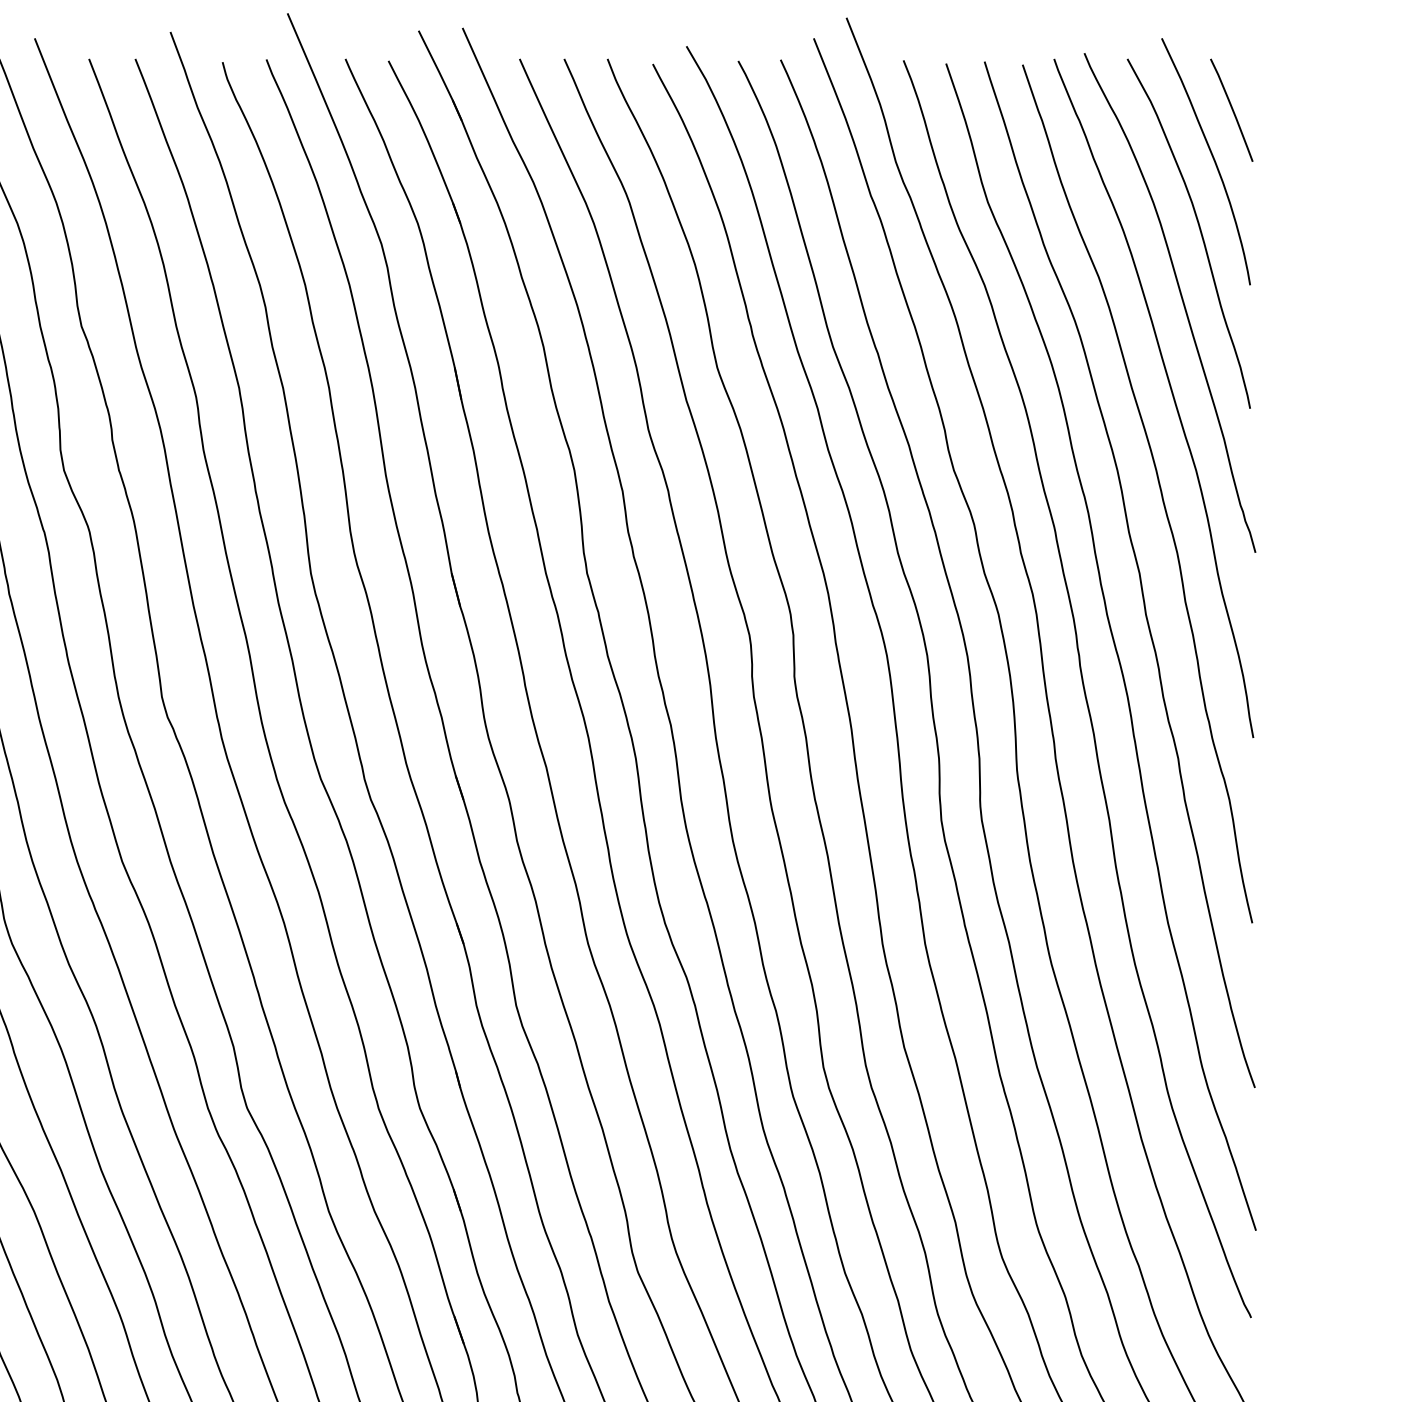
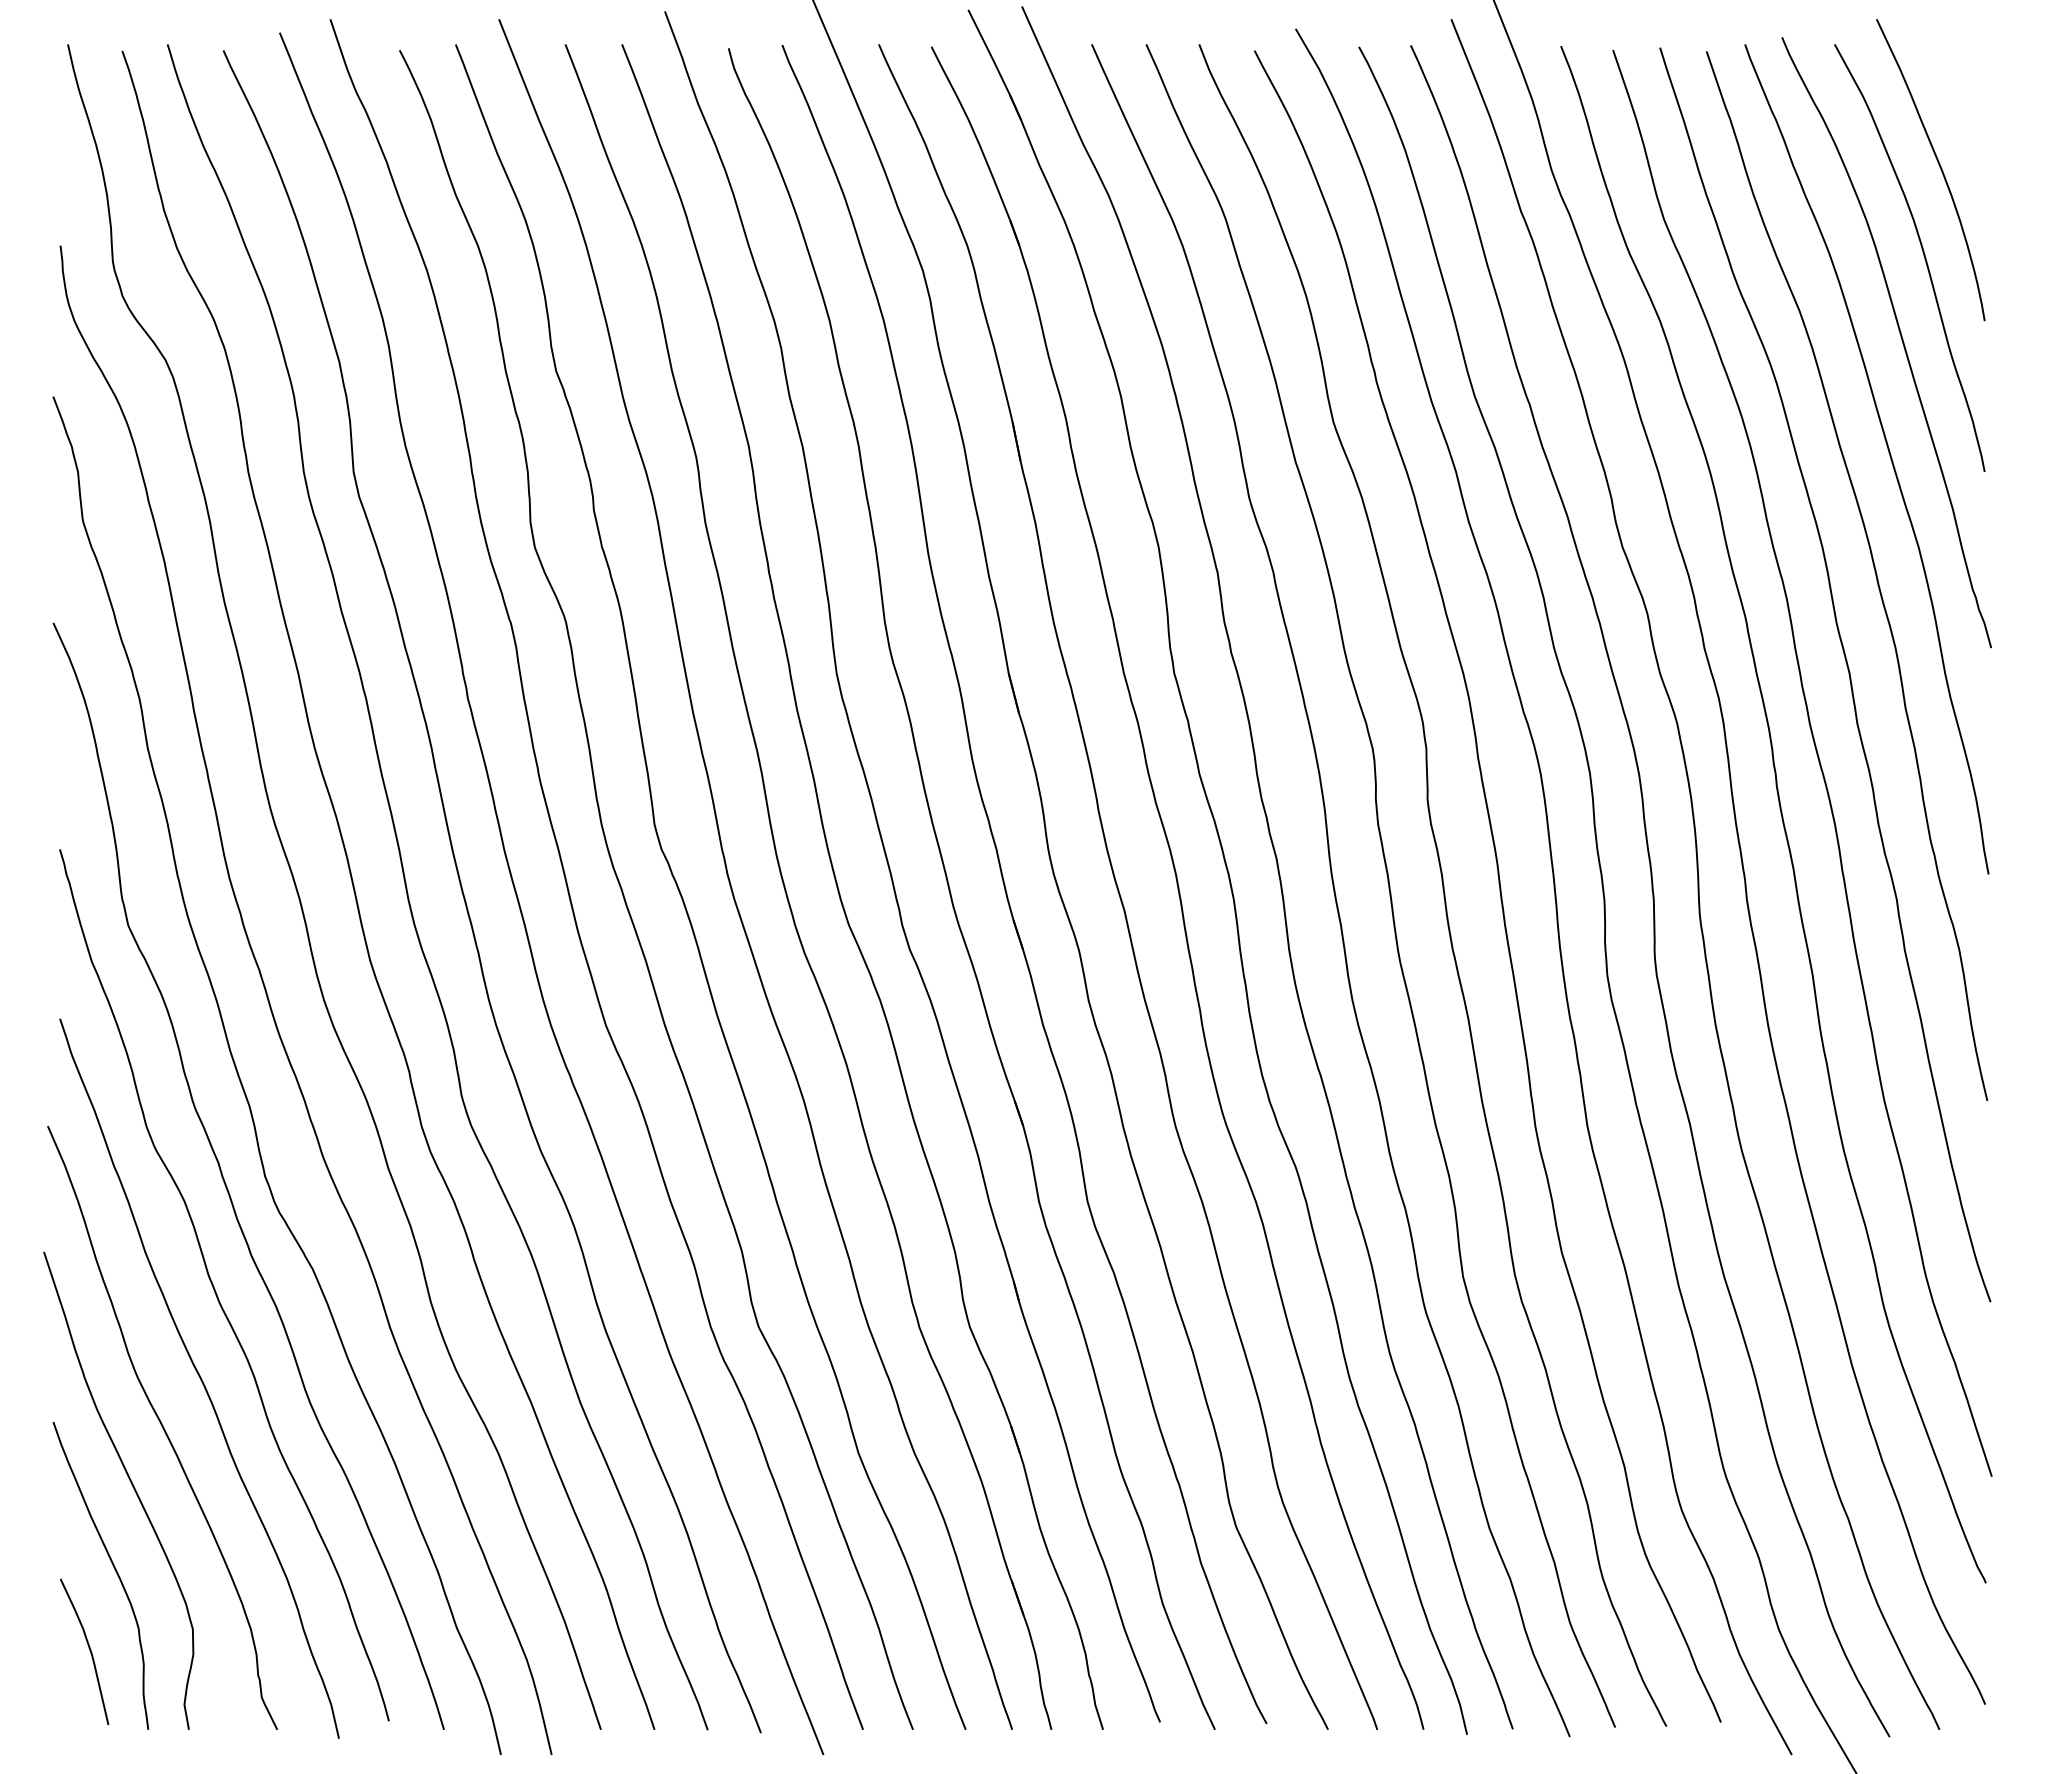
curve: (1232, 110) -> (1962, 107), removed

